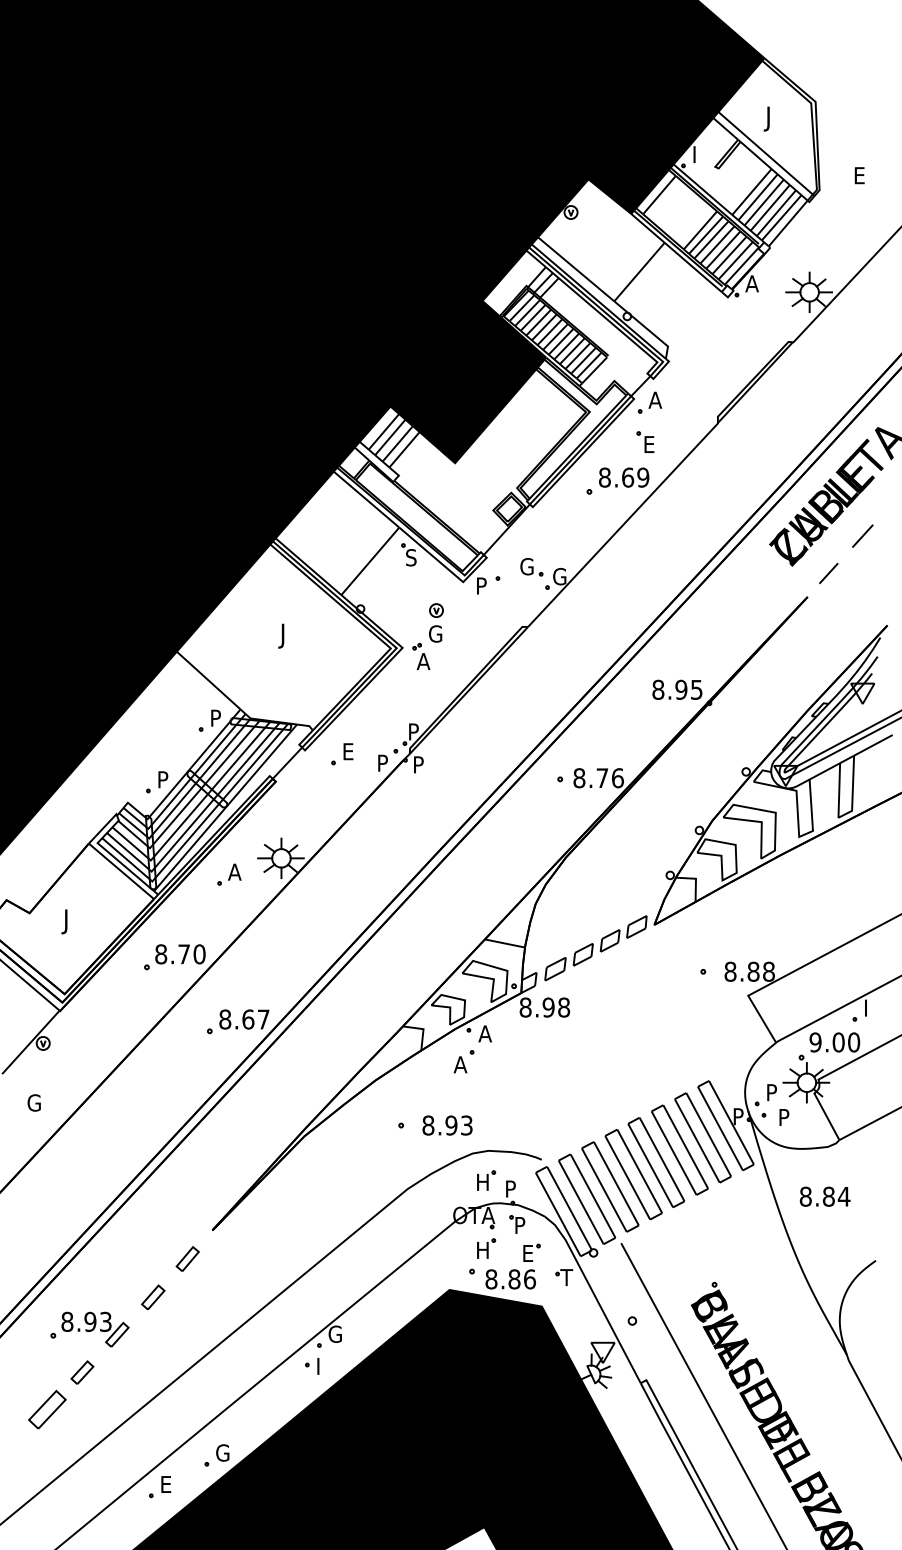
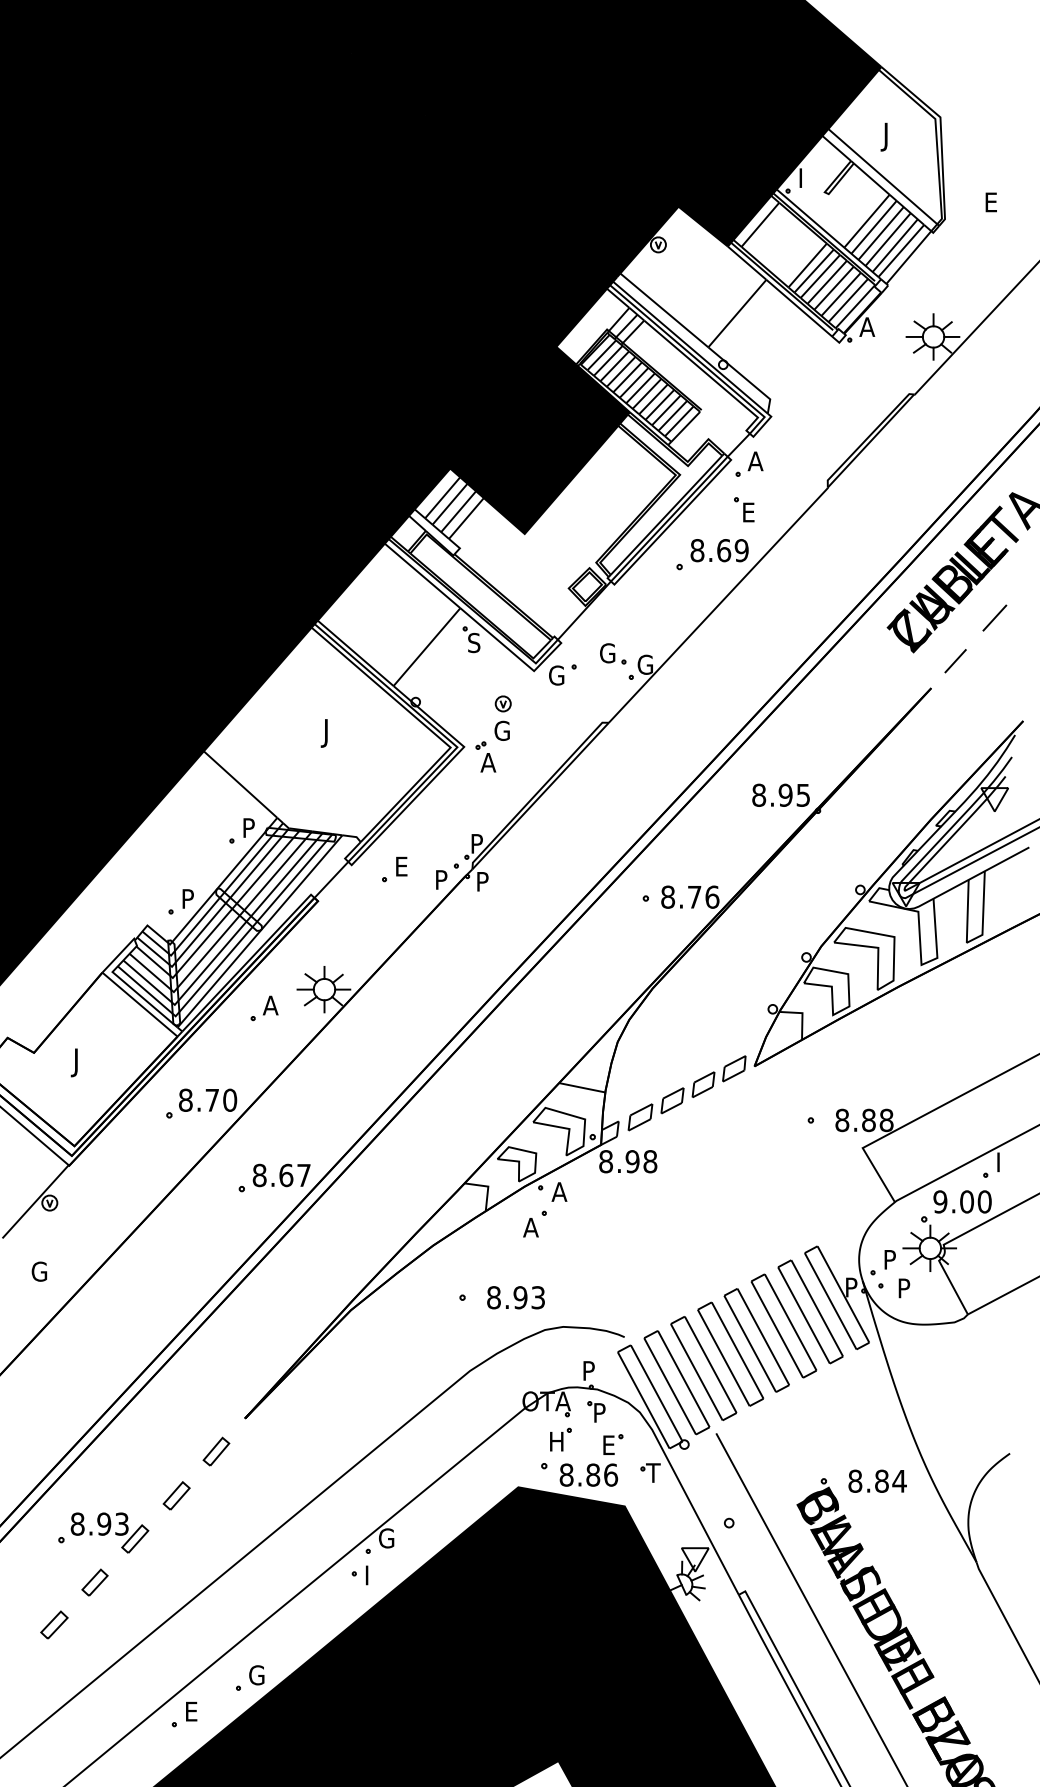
text: (482, 585) -> (556, 674), P -> G
part: (486, 1180) -> (560, 1361), removed
text: (824, 1196) -> (876, 1481), moved
part: (46, 1408) -> (53, 1623), size x0.62

